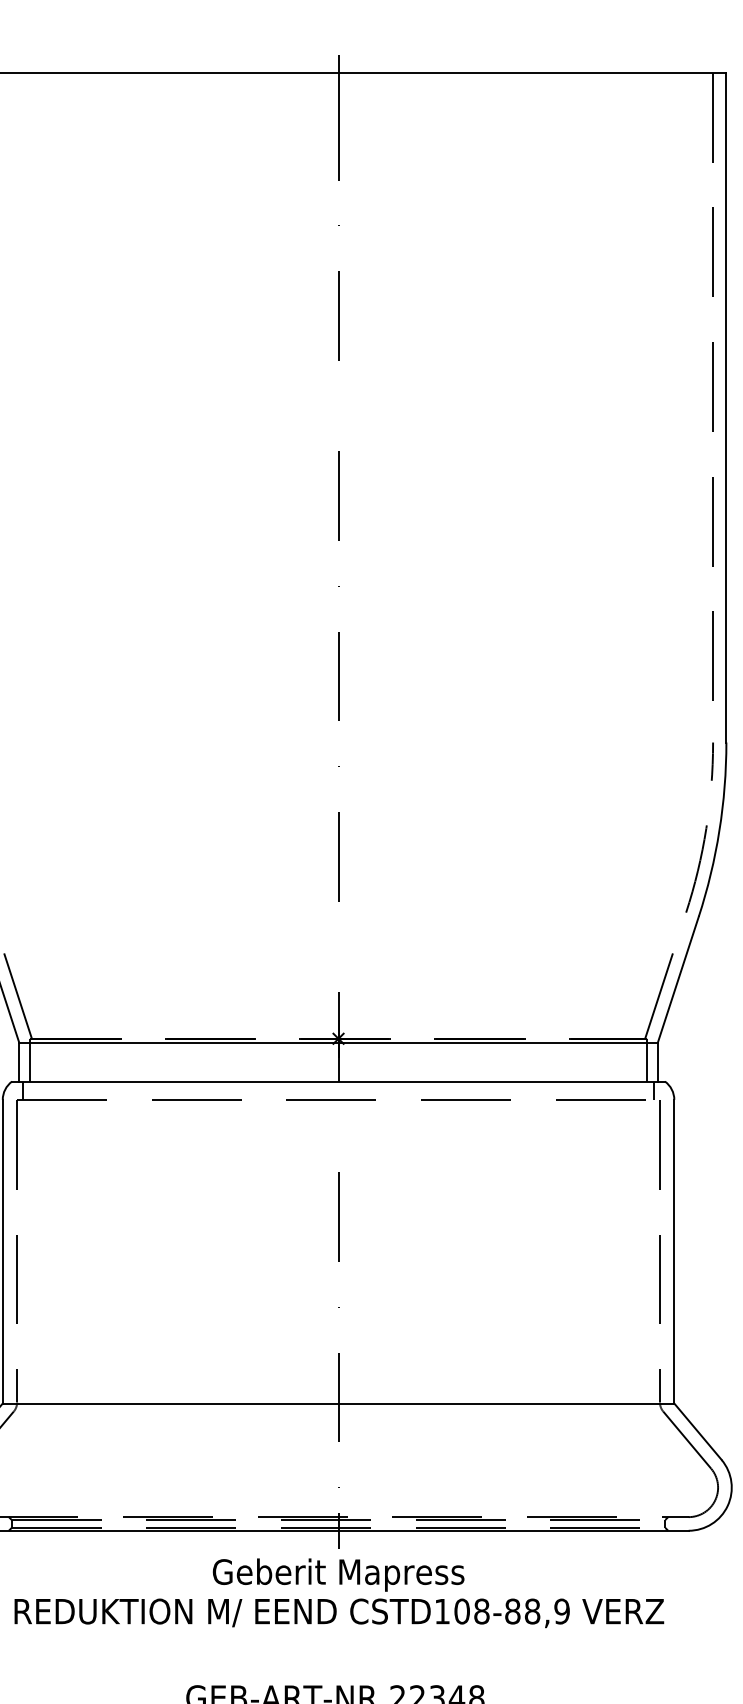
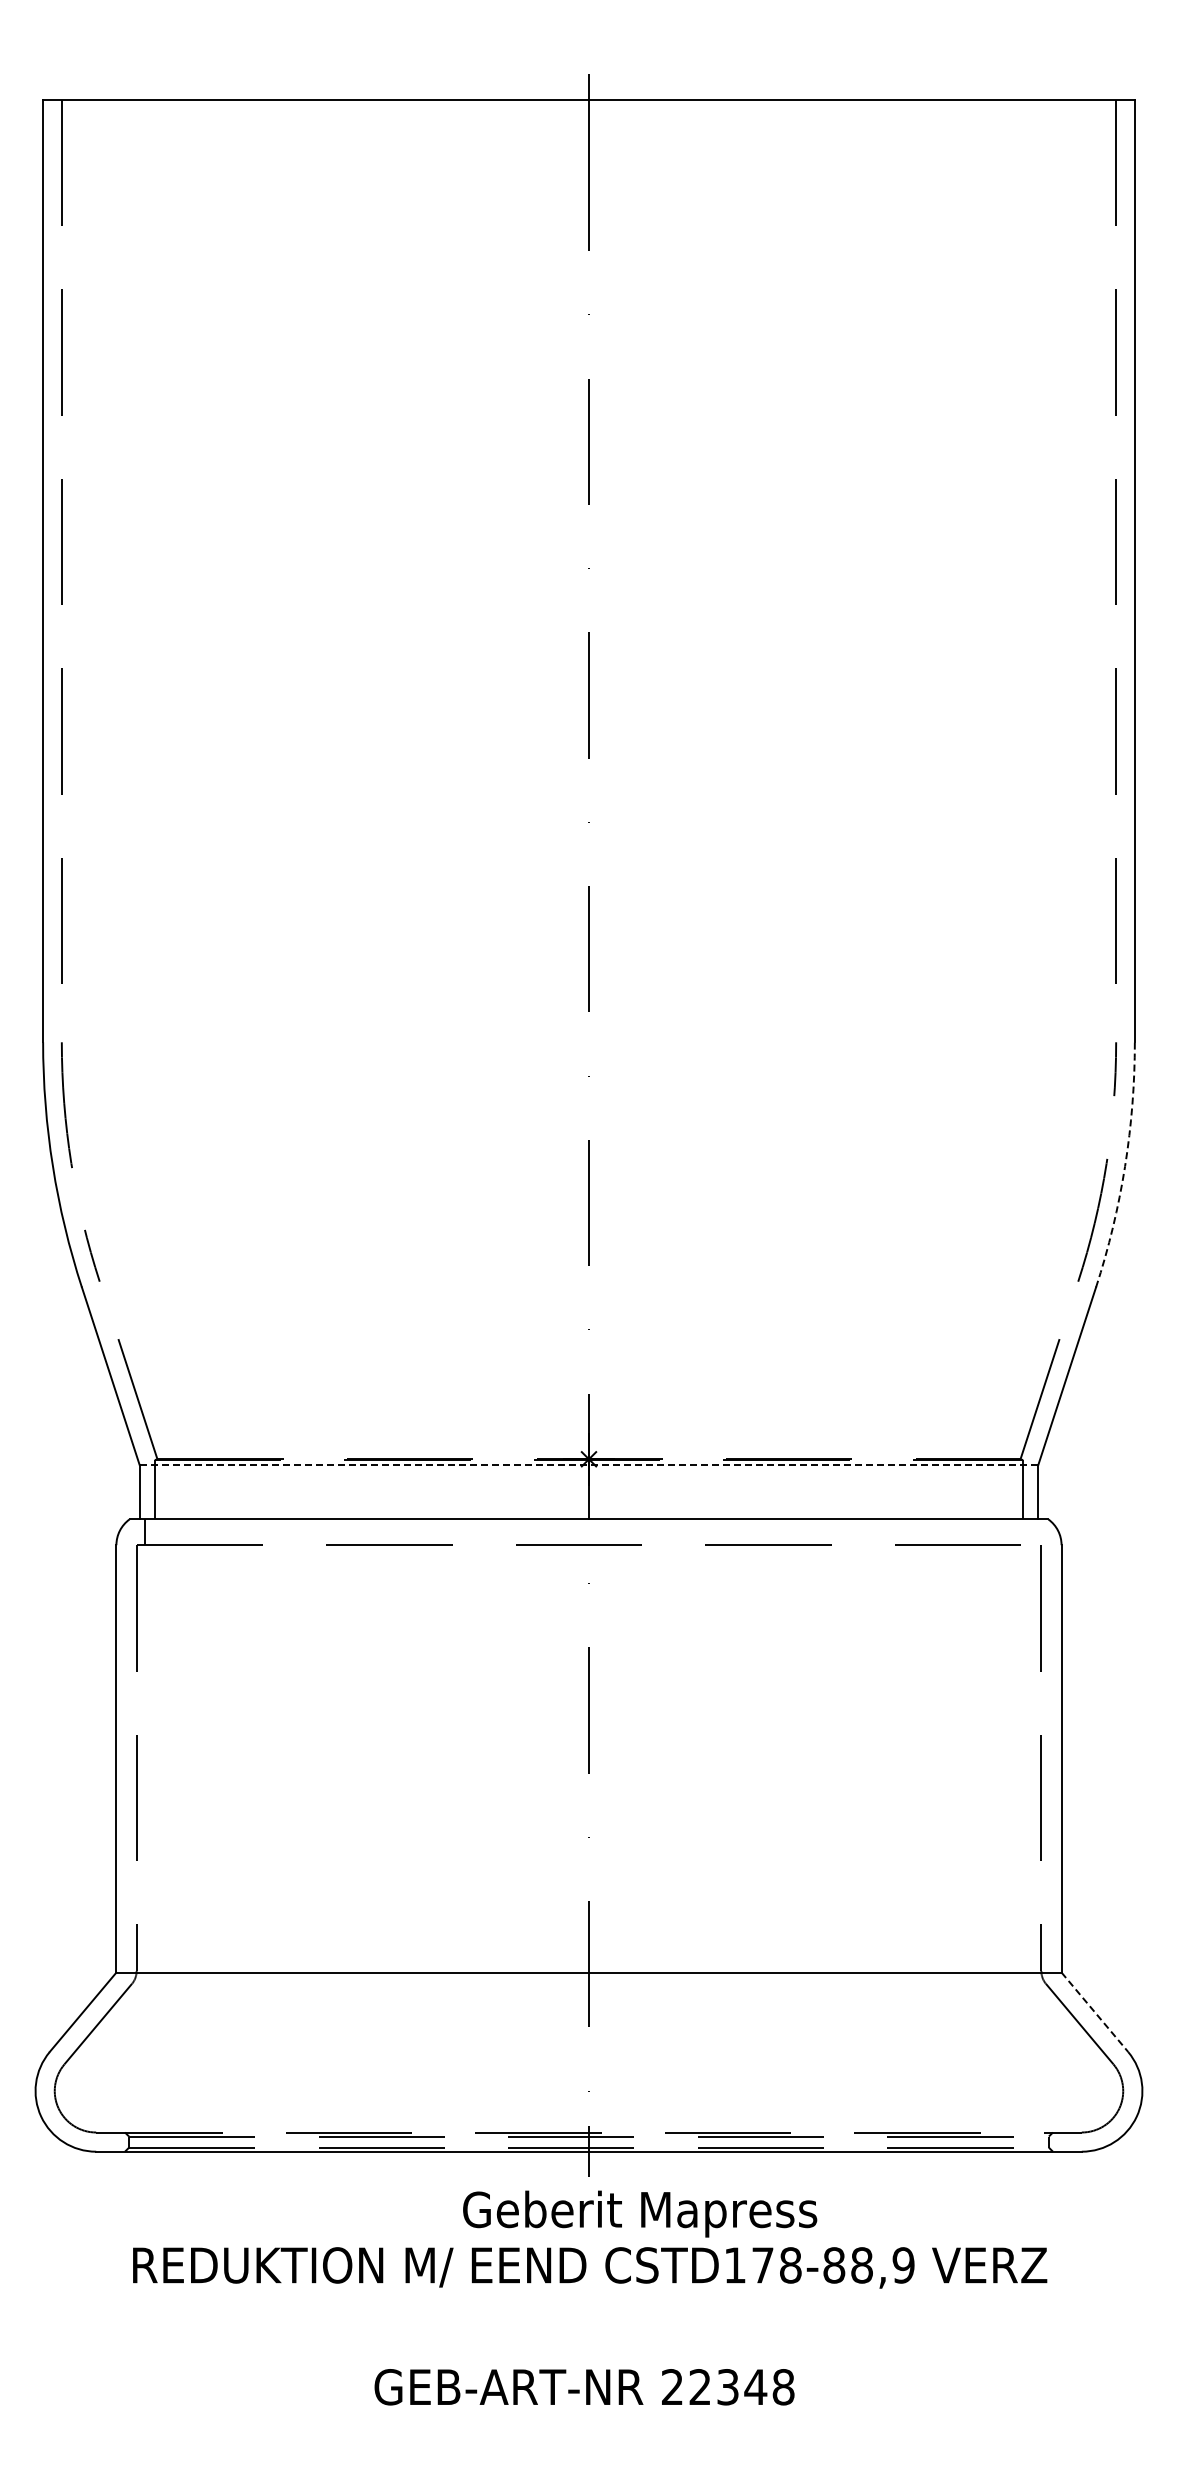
arc: (719, 830) -> (1125, 1166), solid -> dashed
line: (338, 1043) -> (589, 1465), solid -> dashed
line: (654, 1090) -> (1033, 1532), removed
line: (697, 1431) -> (1094, 2012), solid -> dashed
text: (338, 1574) -> (640, 2213), moved
text: (461, 1611) -> (762, 2265), CSTD108-88,9 -> CSTD178-88,9

